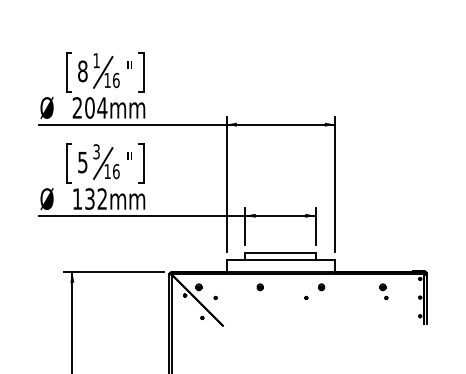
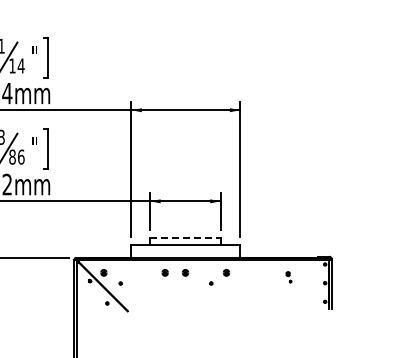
text: (115, 80) -> (20, 66), 16 -> 14
text: (107, 171) -> (12, 157), 16 -> 86
line: (281, 252) -> (186, 238), solid -> dashed
part: (280, 287) -> (185, 273), added
part: (383, 291) -> (288, 277), size x0.7

